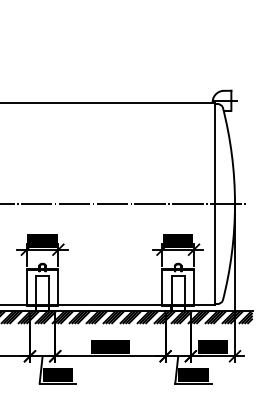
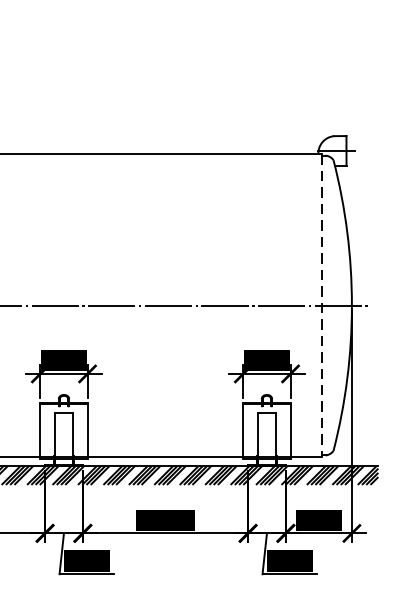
line: (214, 204) -> (321, 306), solid -> dashed

